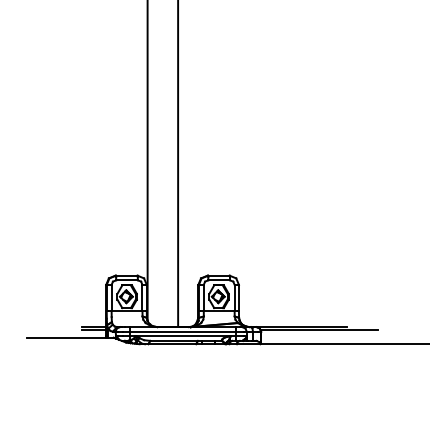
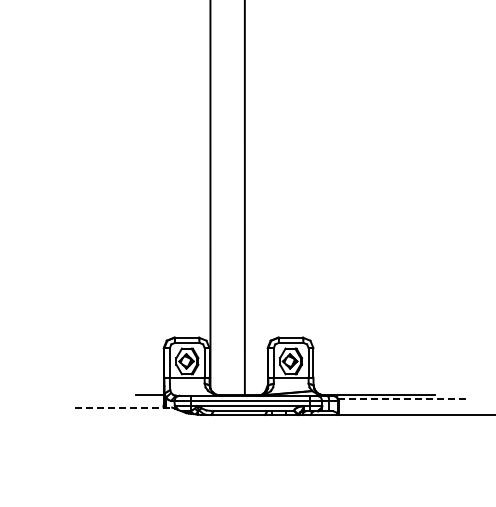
line: (93, 330) -> (149, 399), removed
line: (319, 330) -> (404, 399), solid -> dashed
line: (70, 337) -> (123, 407), solid -> dashed

